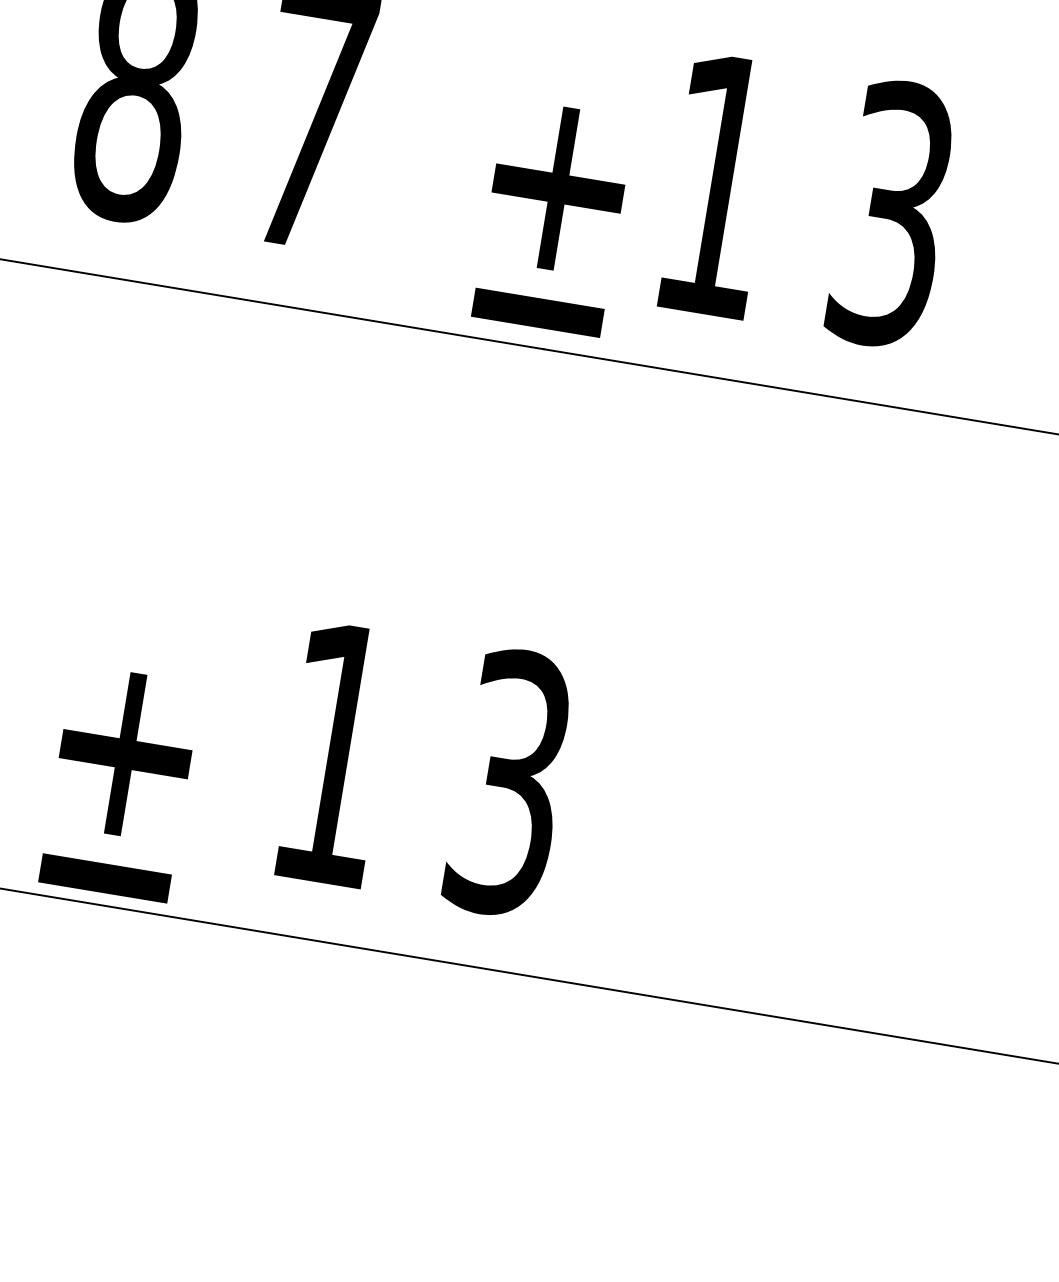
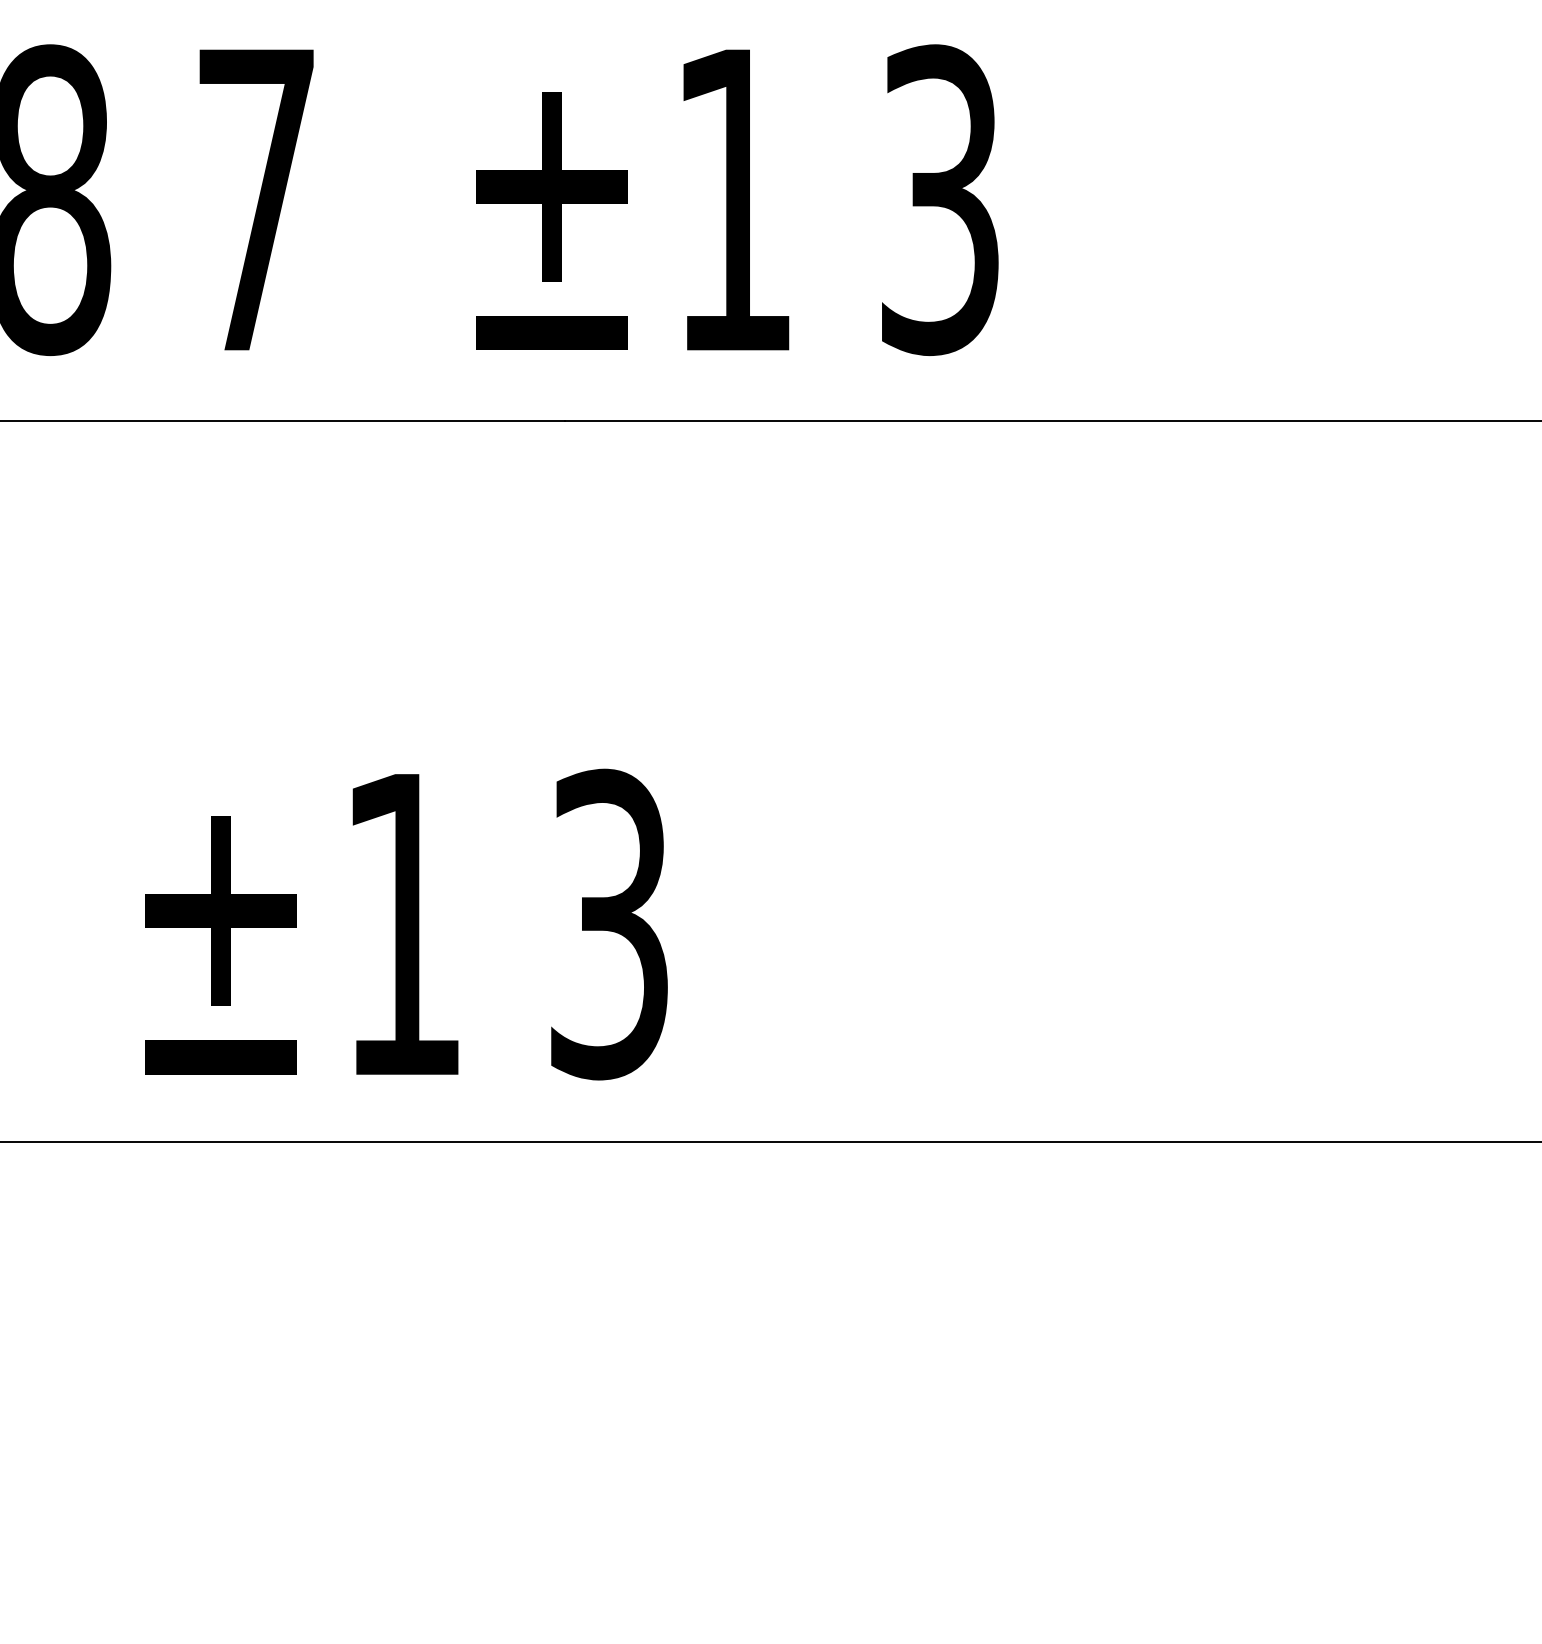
text: (553, 217) -> (551, 220), moved
text: (120, 783) -> (220, 945), moved

